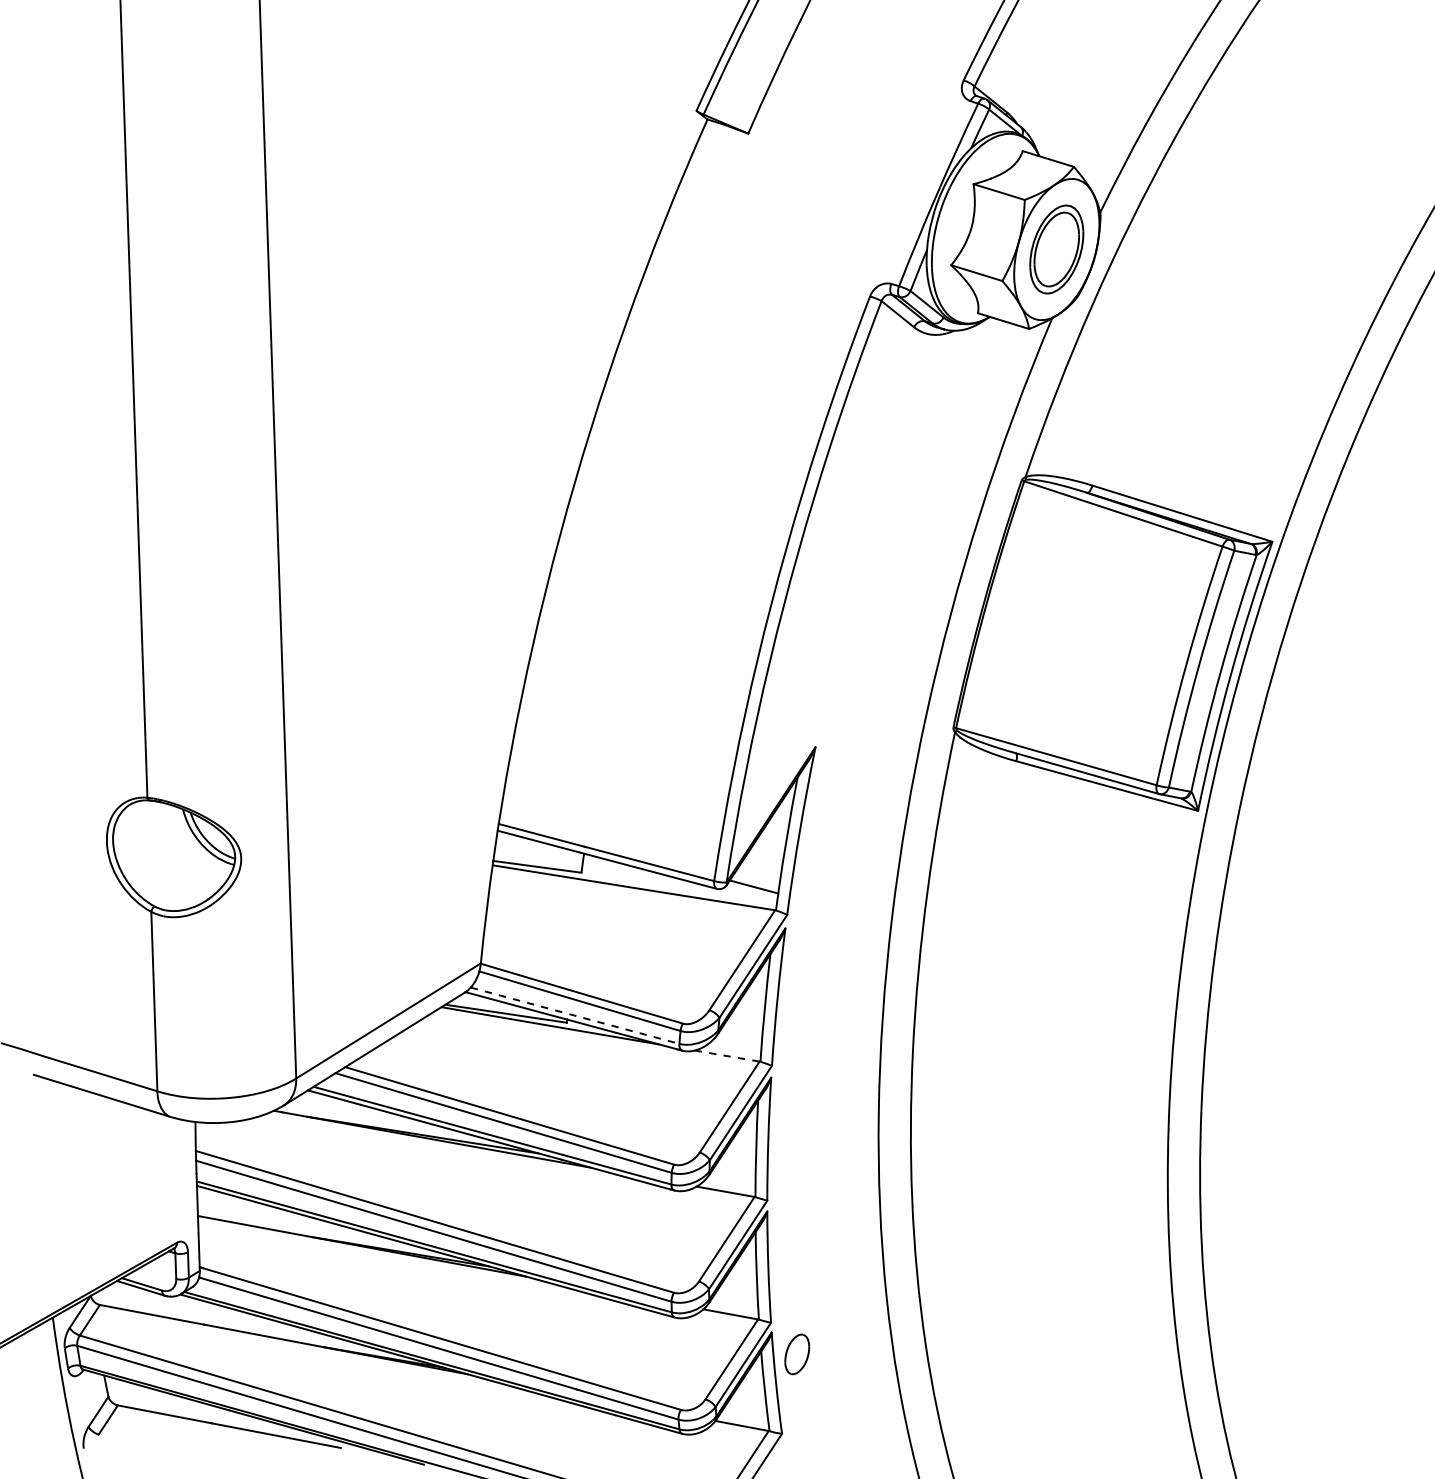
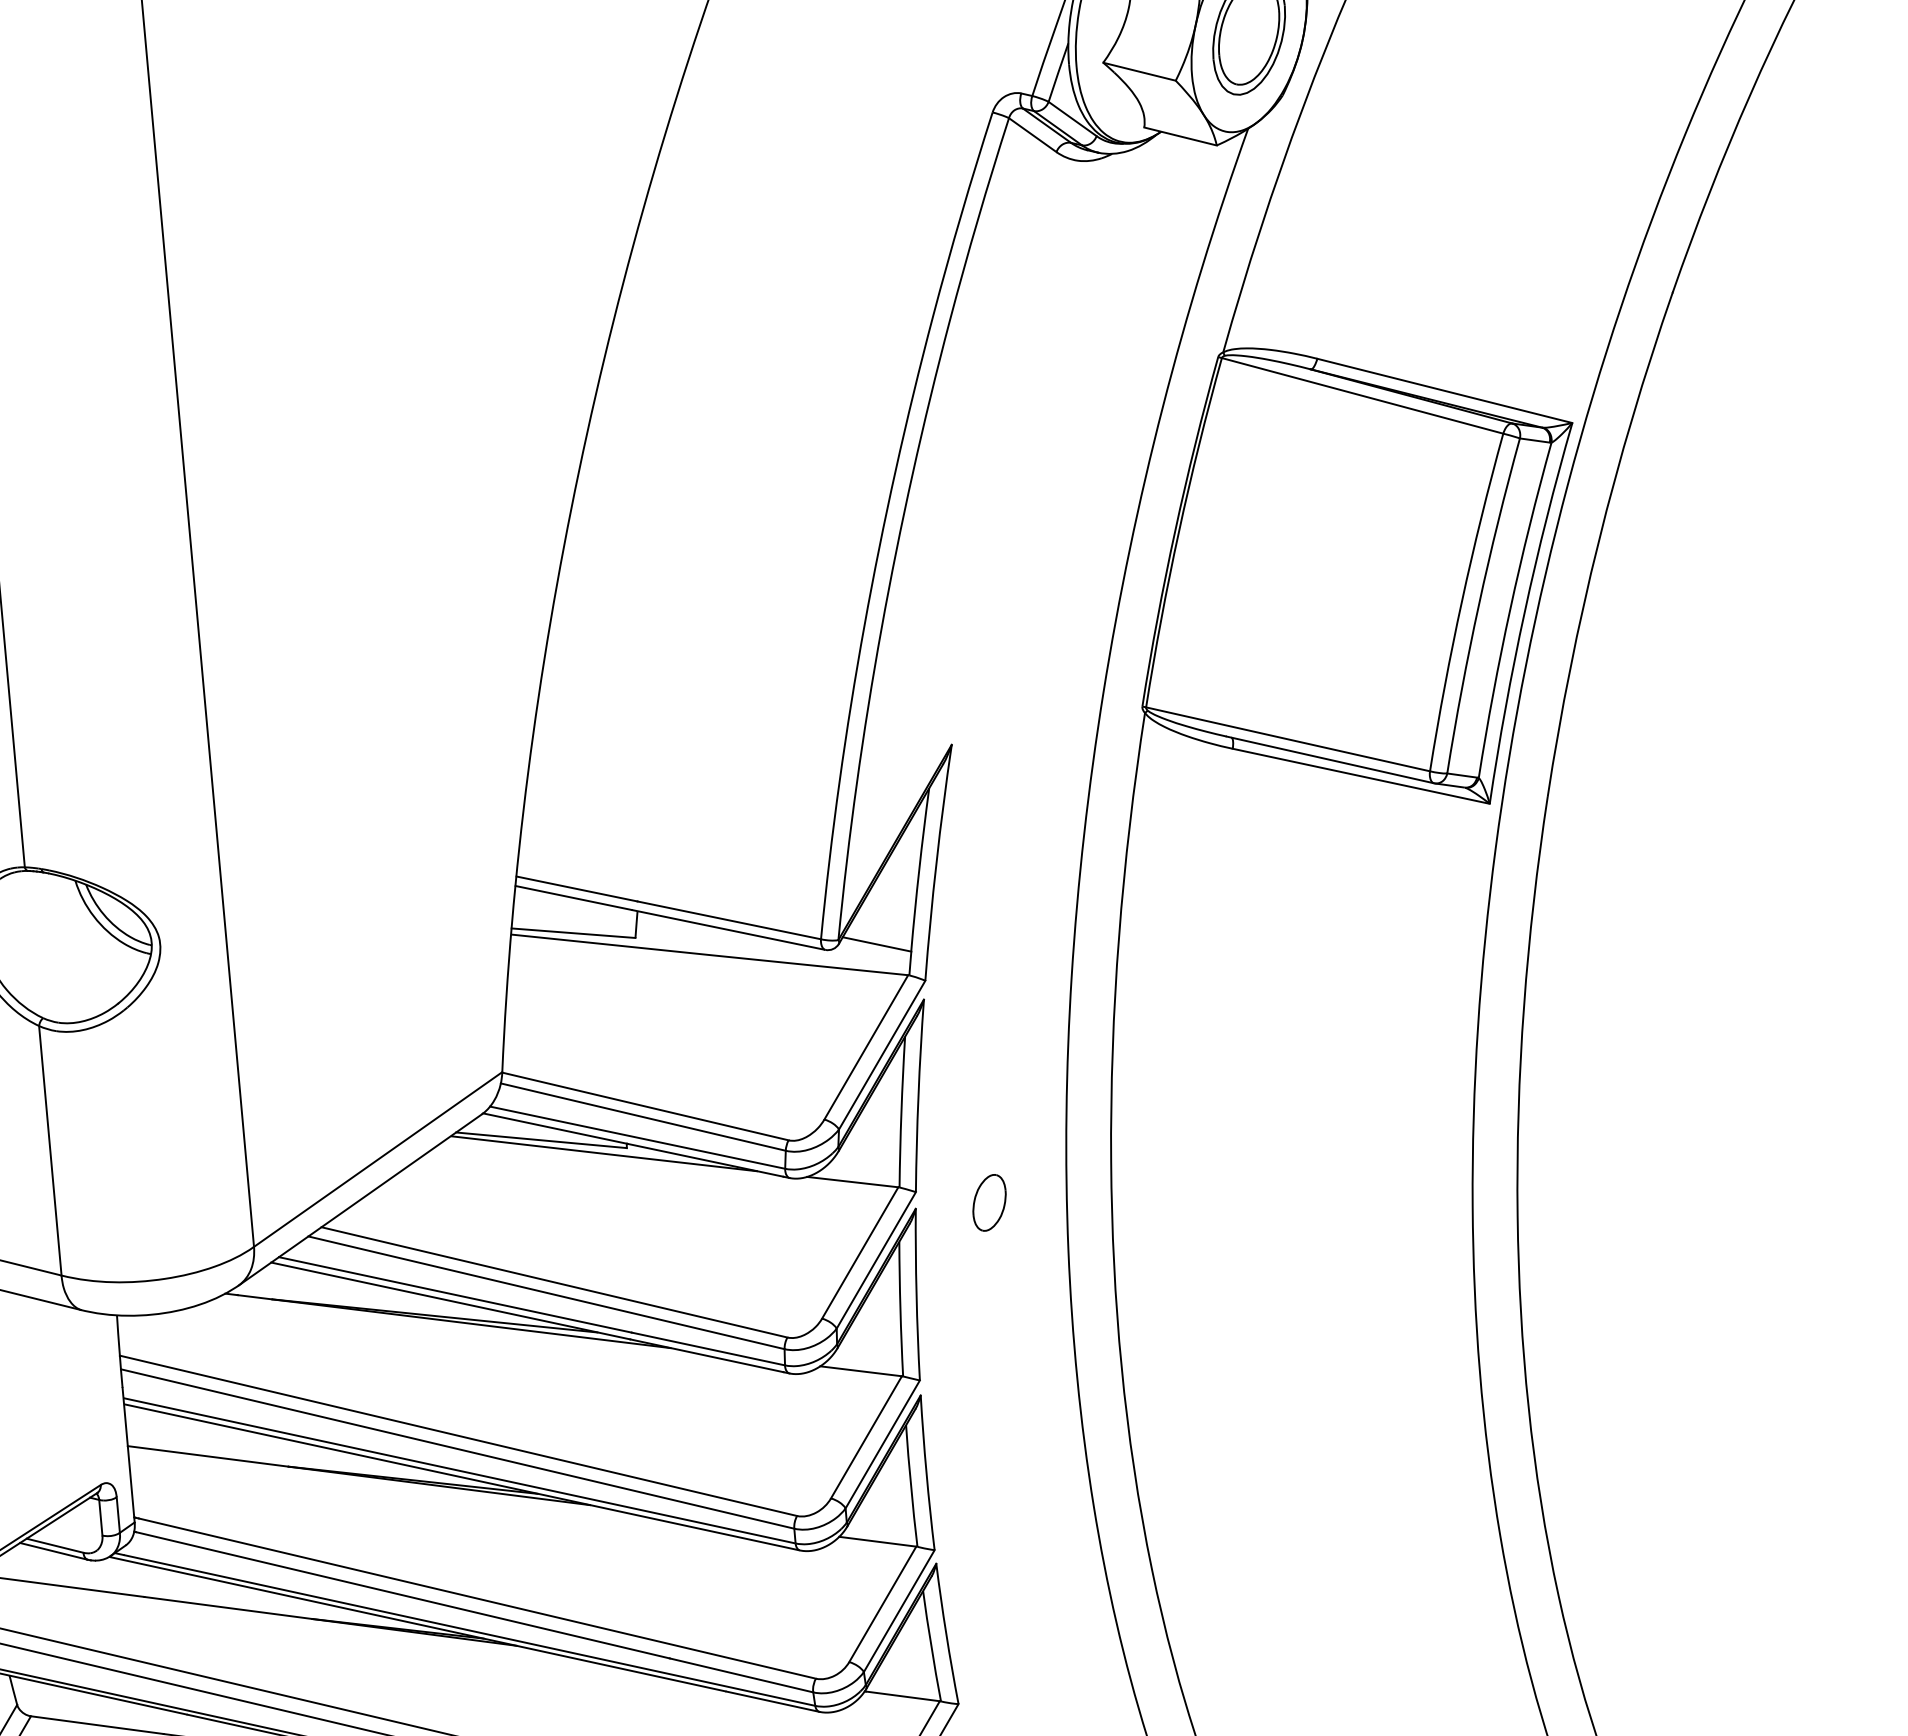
line: (575, 1015) -> (638, 1137), dashed -> solid
line: (727, 1056) -> (853, 1182), dashed -> solid
part: (797, 1354) -> (989, 1202), moved

